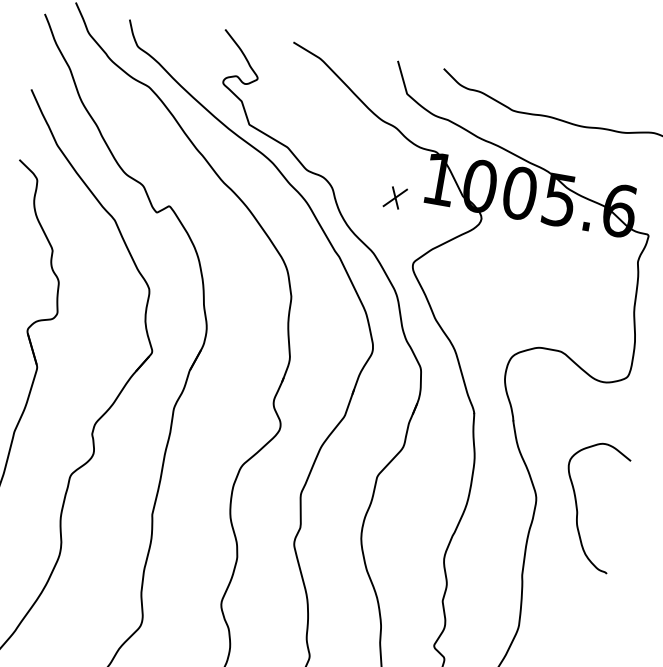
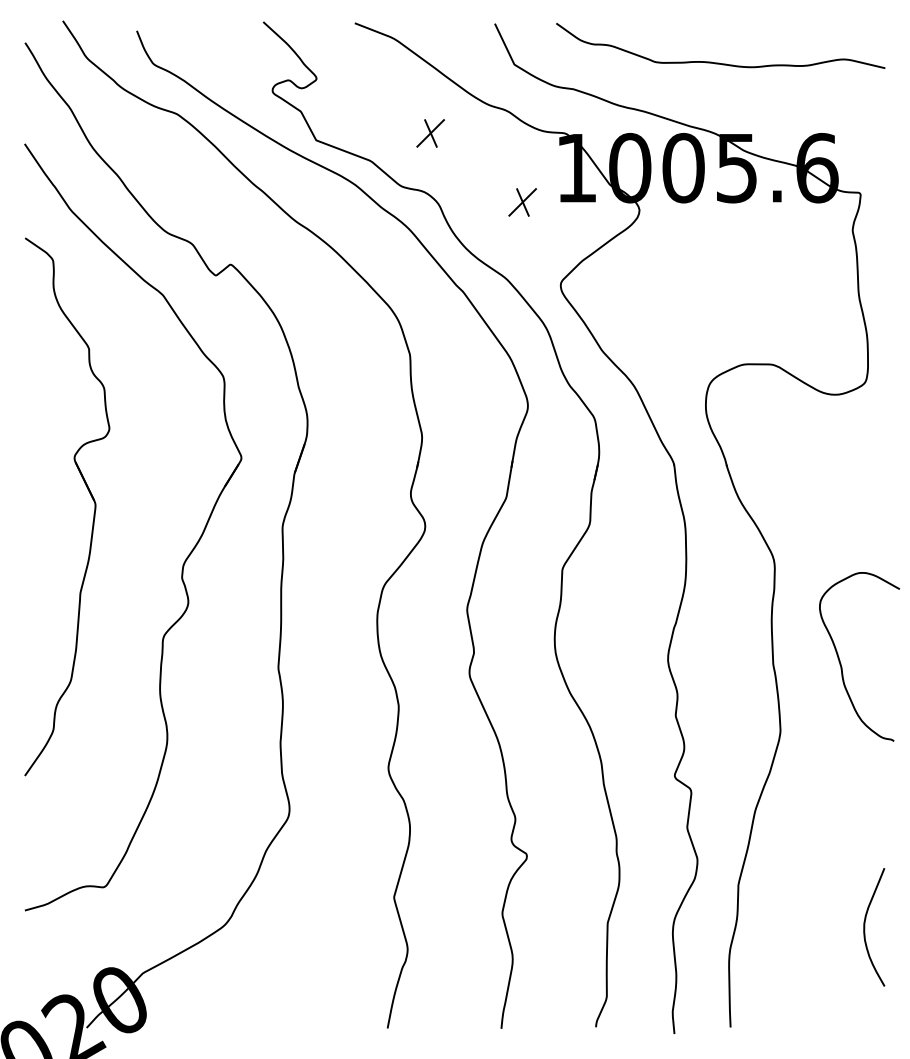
part: (335, 134) -> (430, 133), added
curve: (577, 508) -> (841, 663), moved

